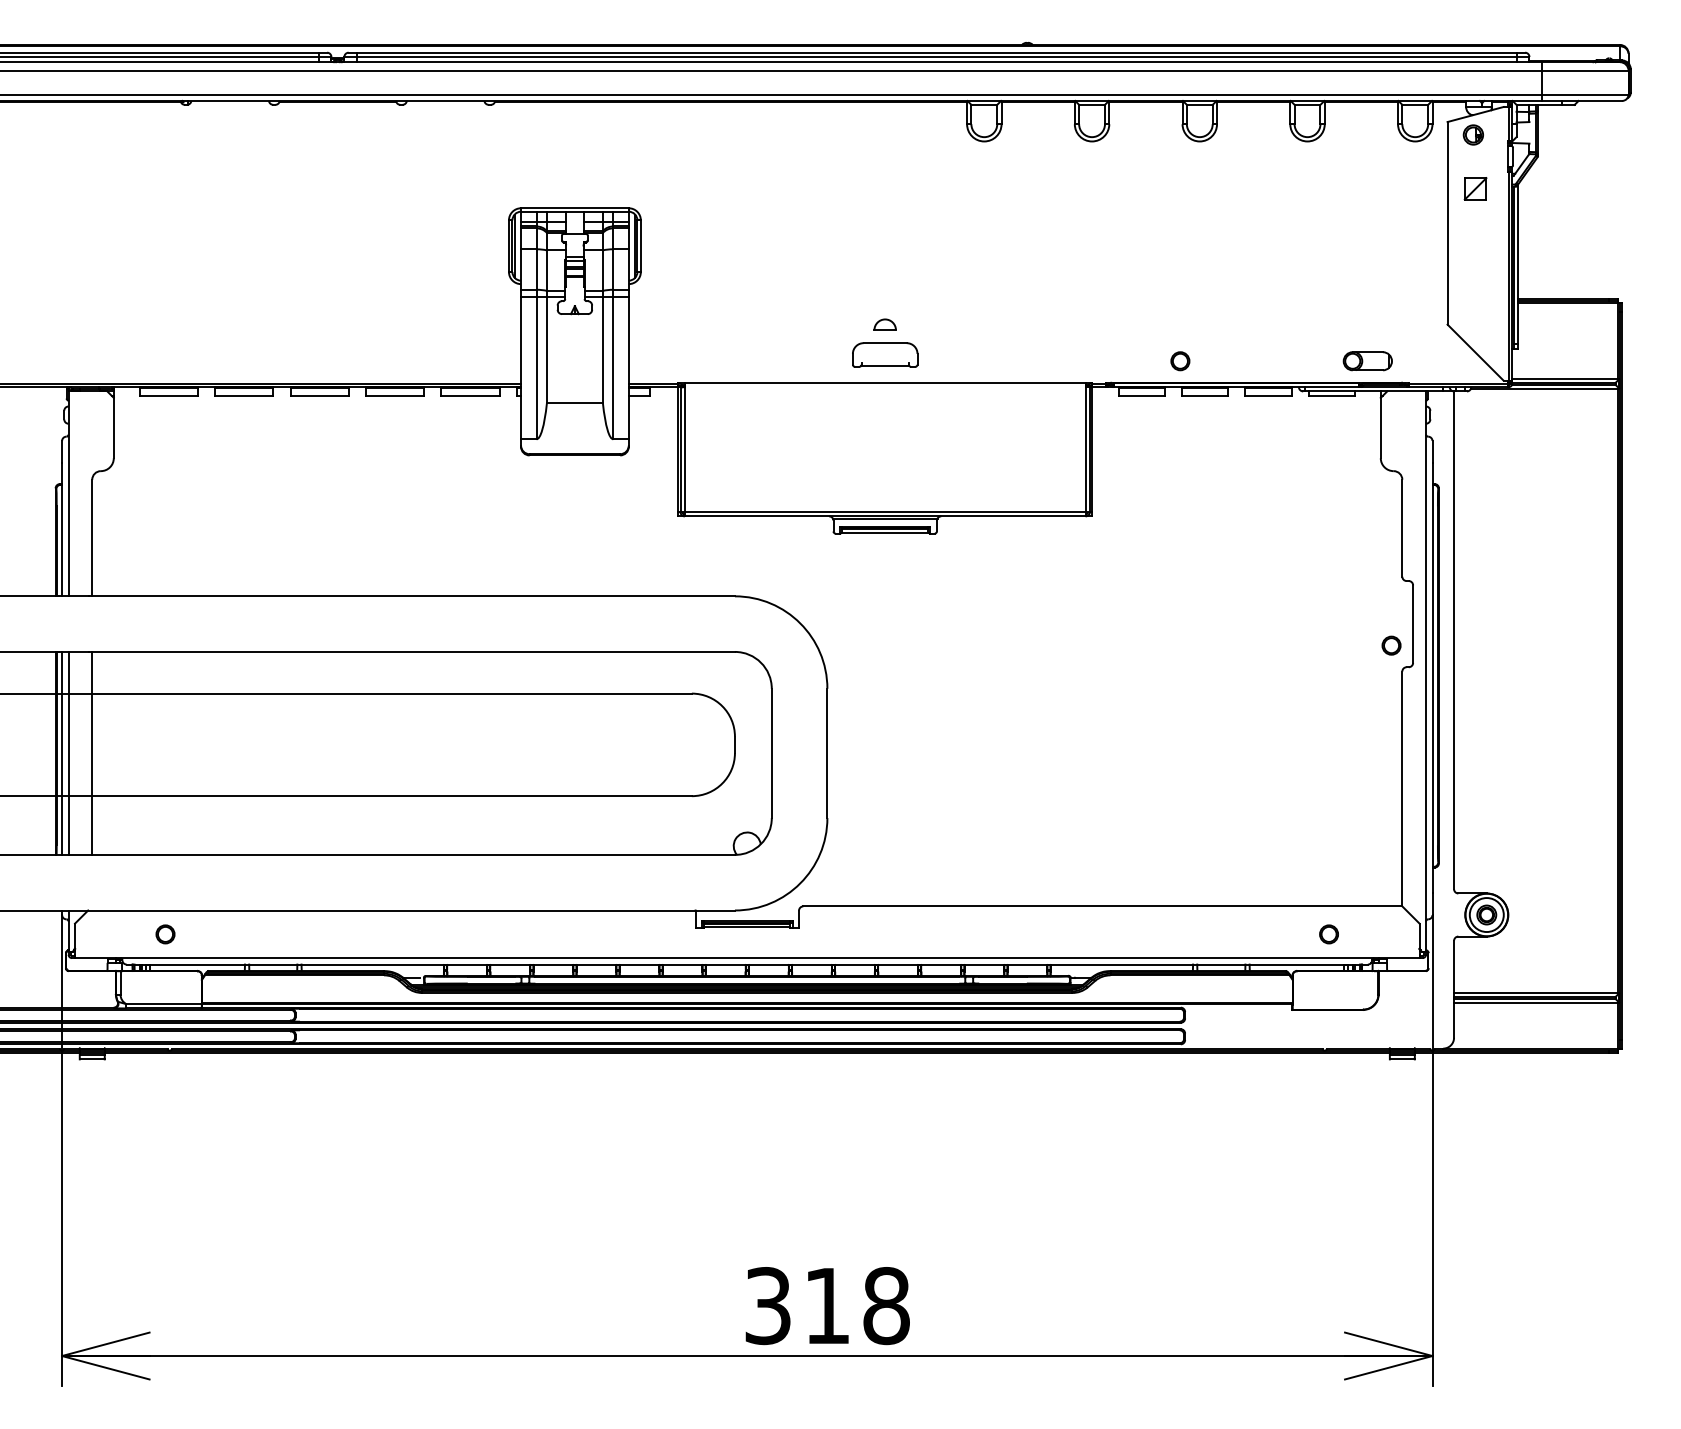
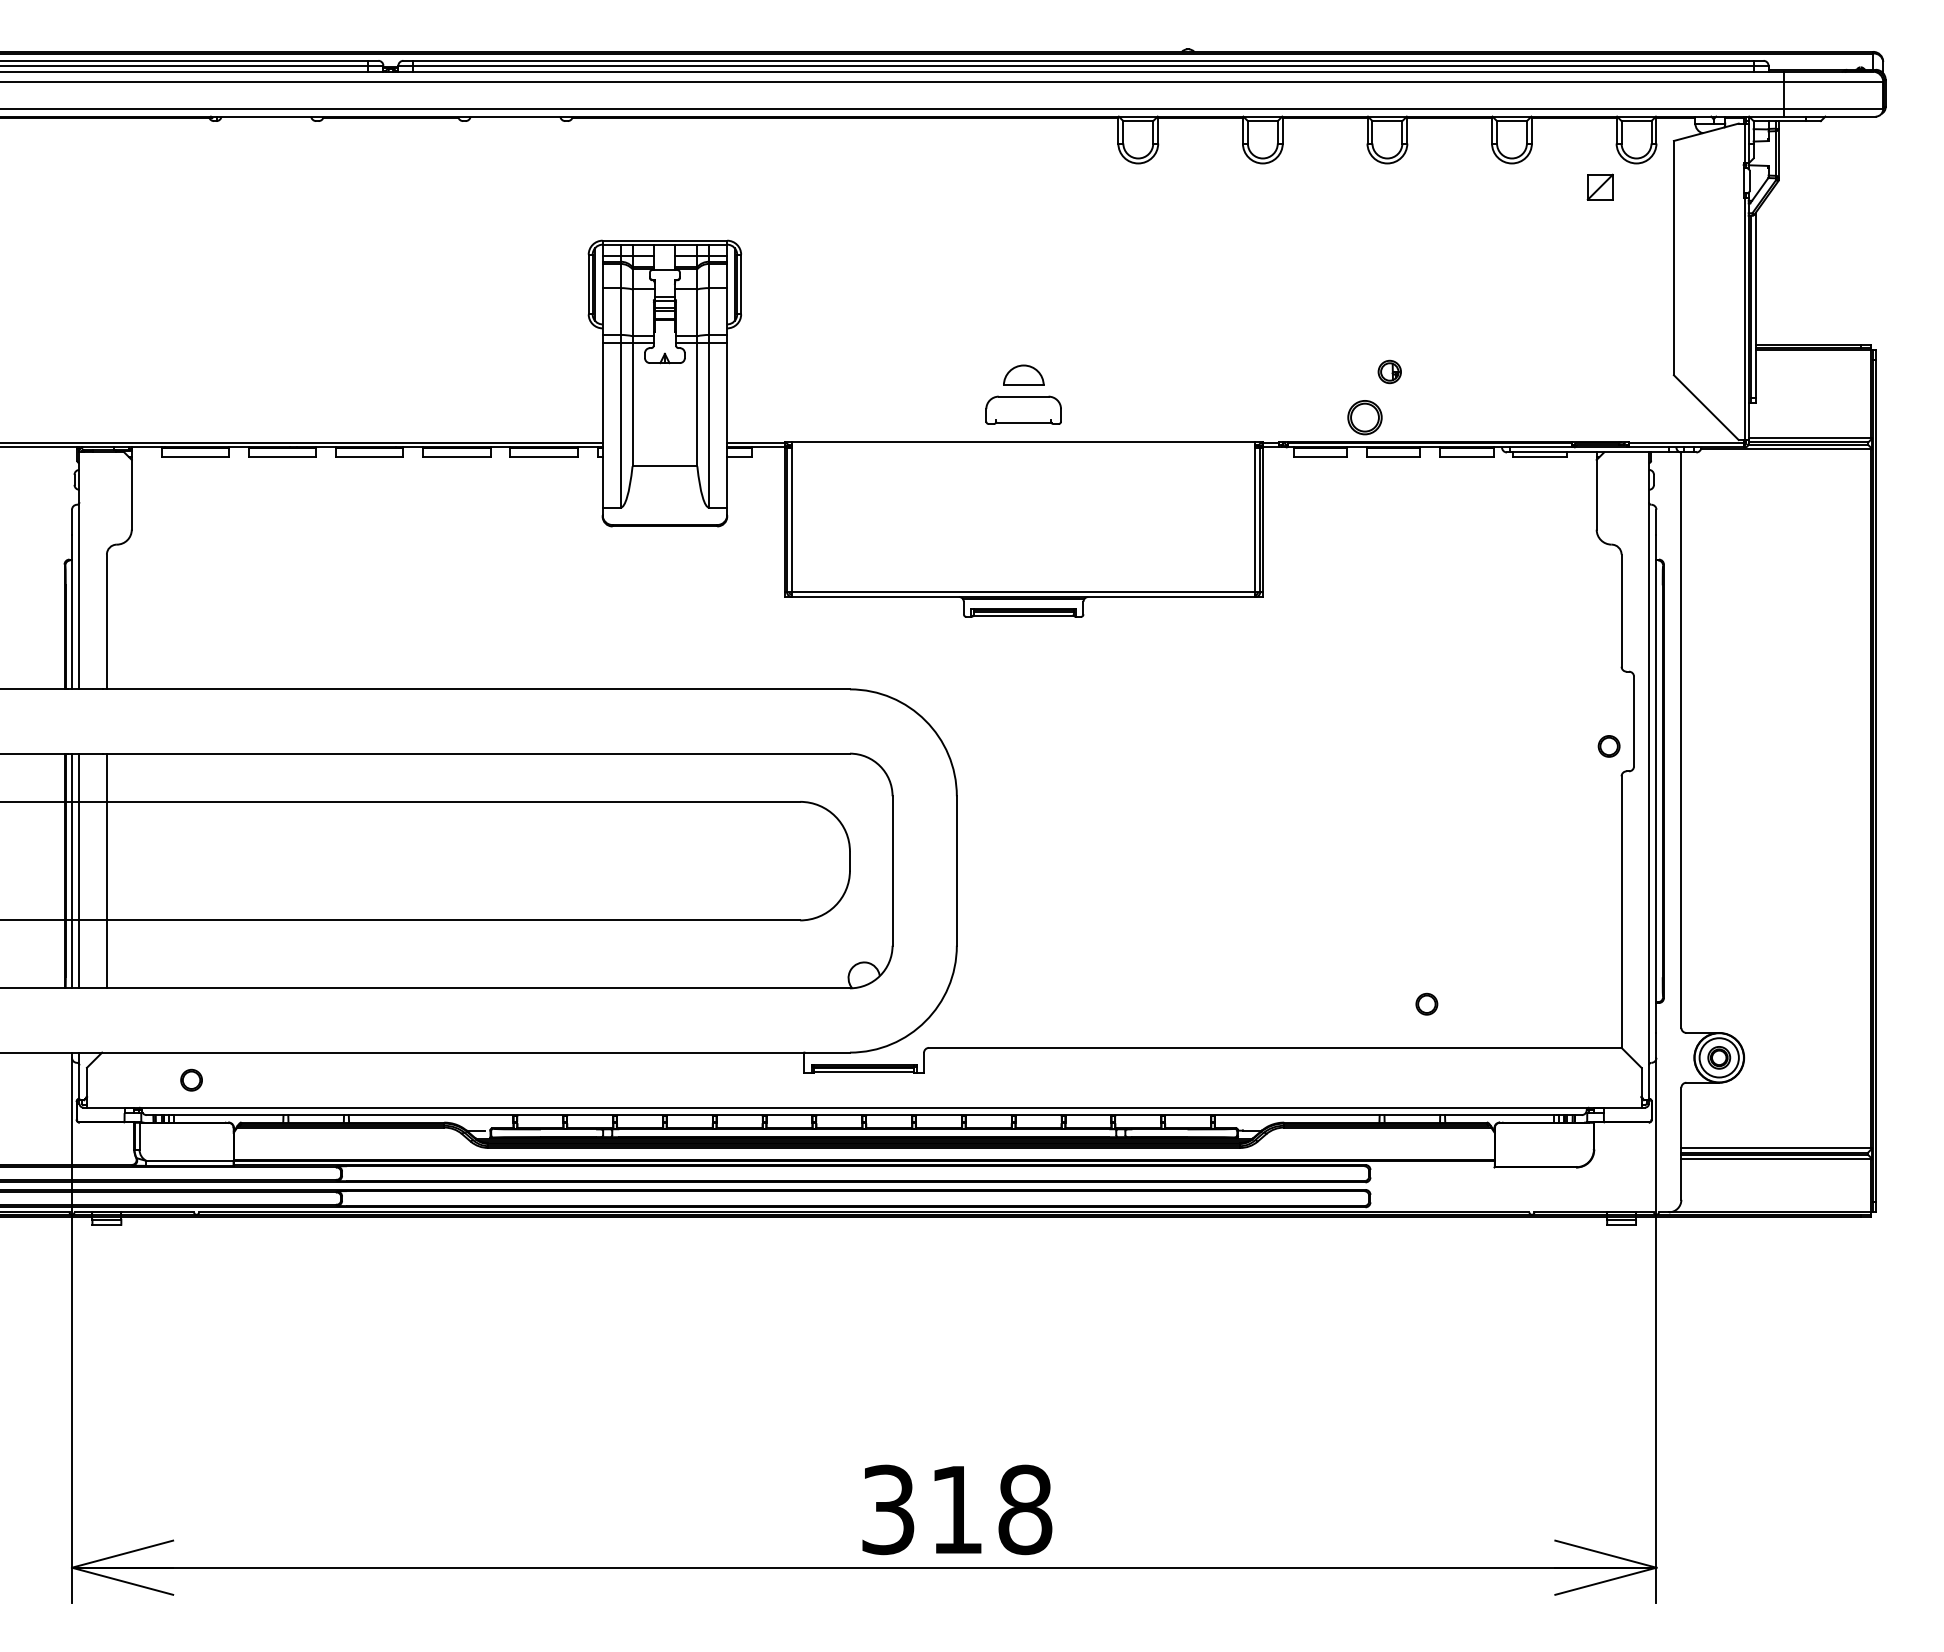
part: (1473, 134) -> (1389, 371), moved
part: (1474, 188) -> (1599, 186), moved
part: (885, 324) -> (1023, 375), size x1.6
part: (1179, 361) -> (1364, 417), size x1.6
part: (1367, 361) -> (1581, 417), removed
part: (1328, 933) -> (1426, 1003), moved

